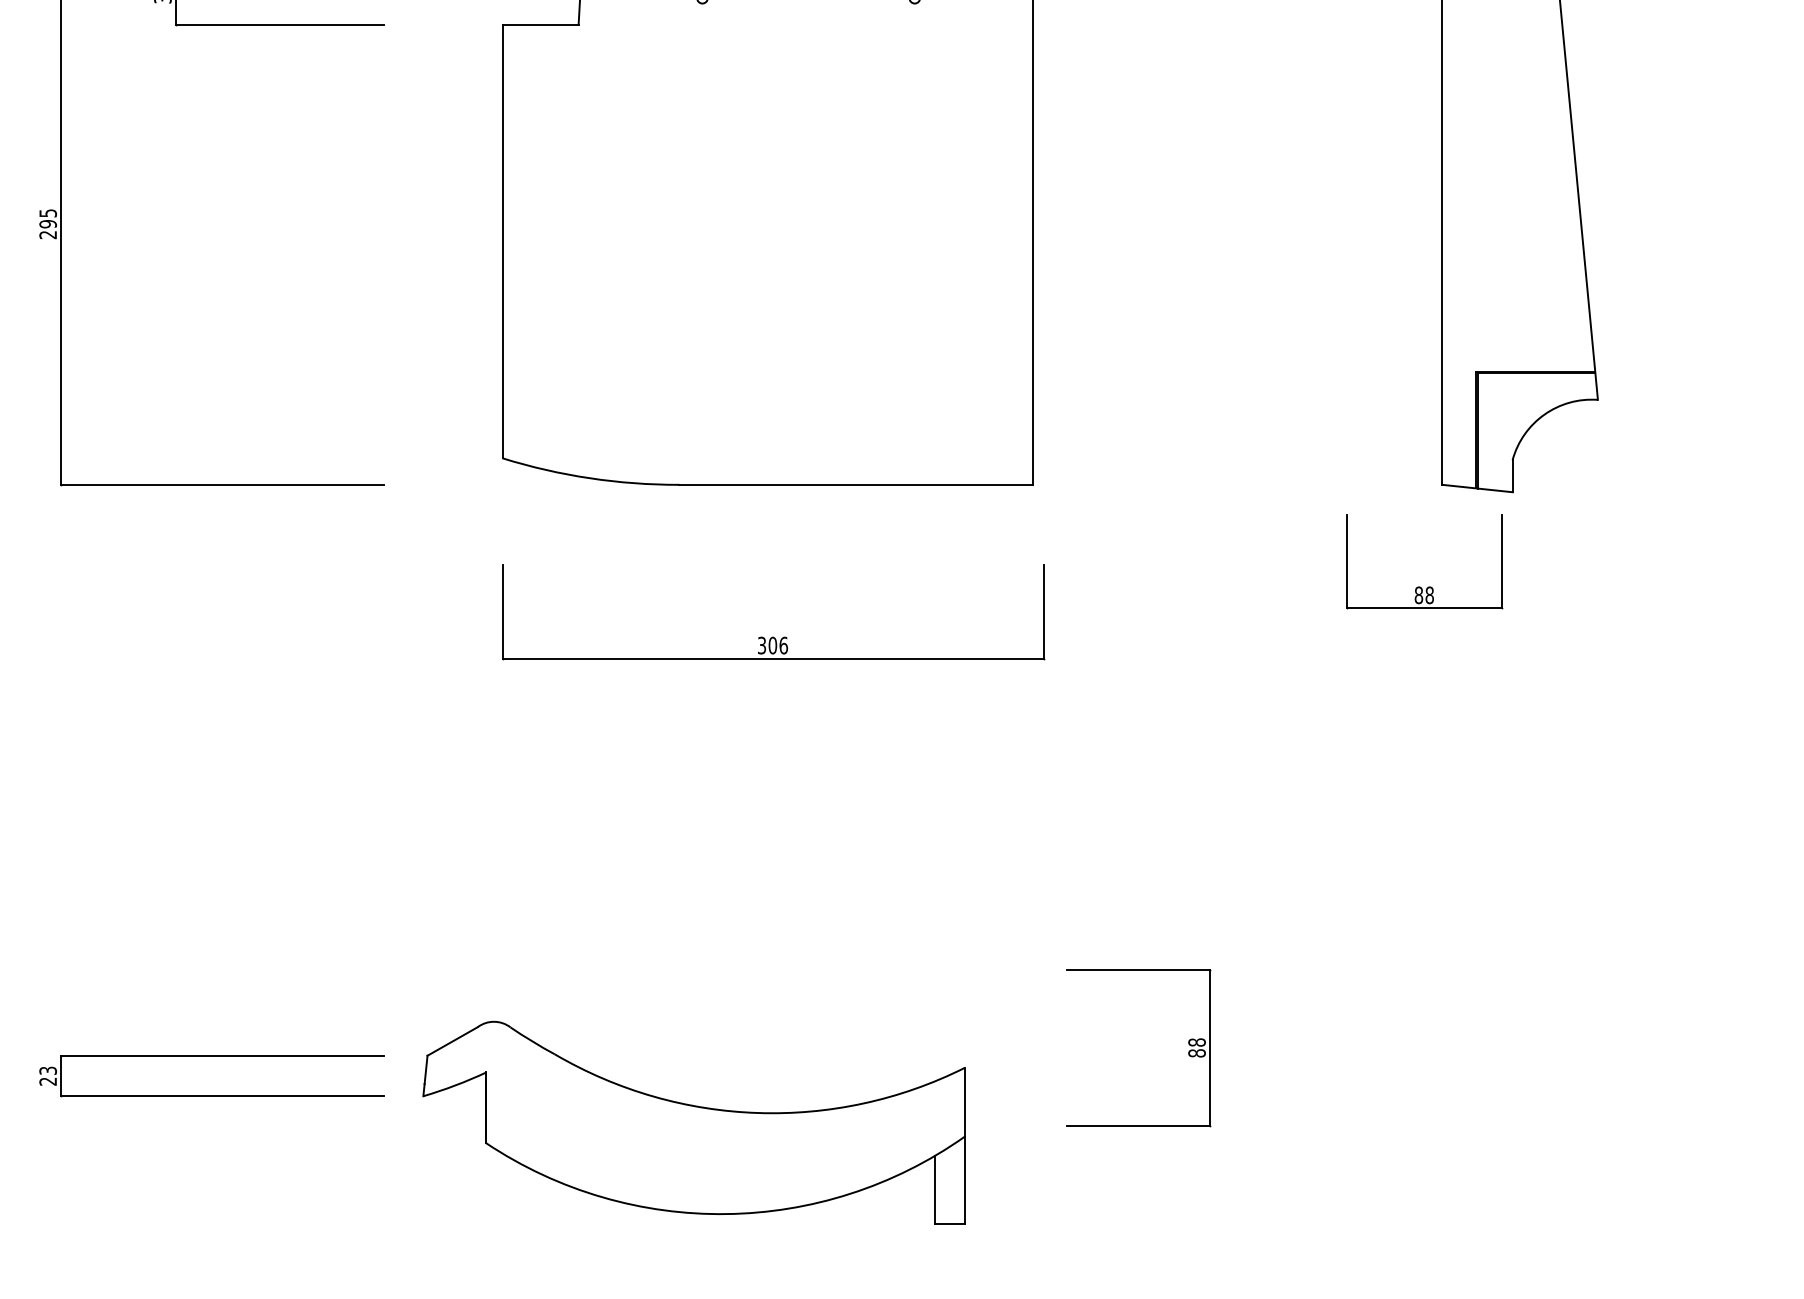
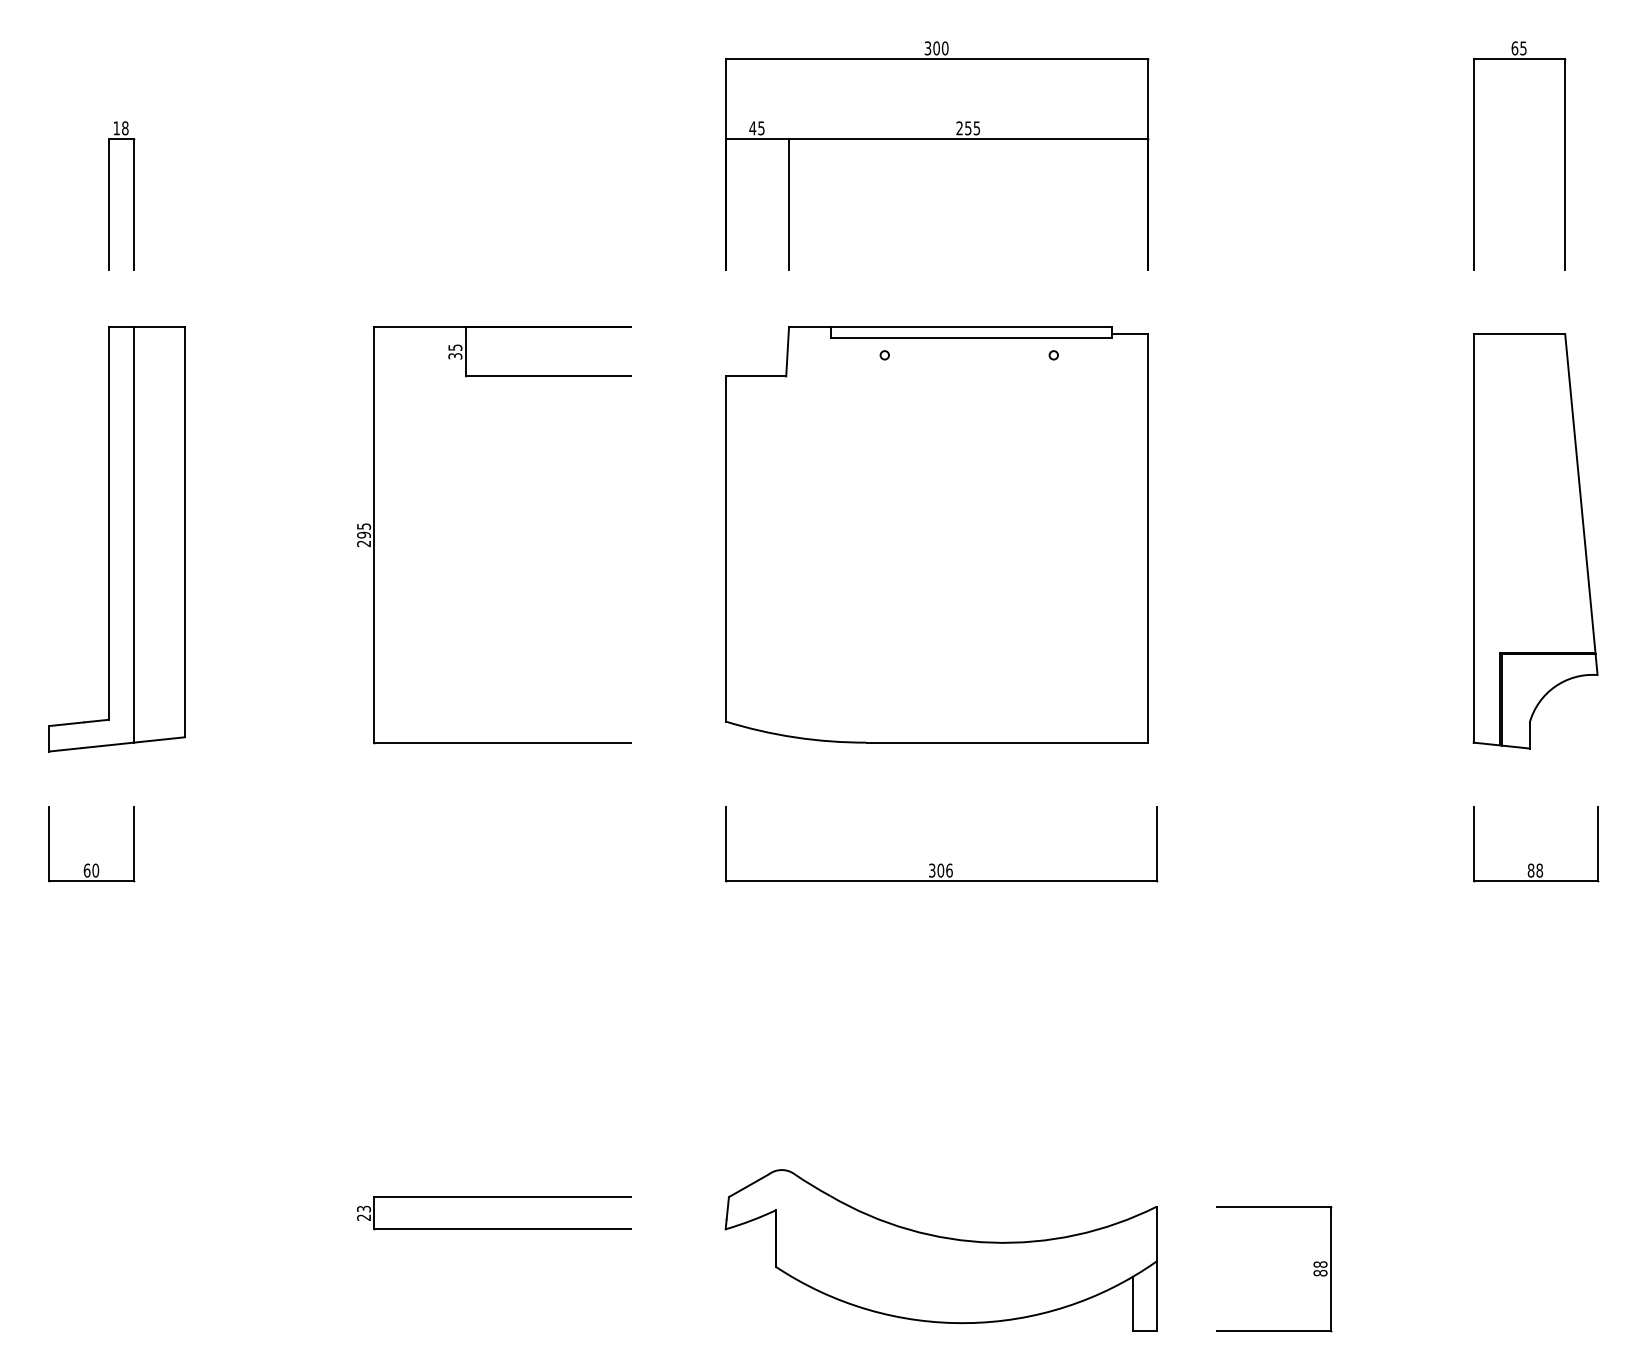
part: (1428, 586) -> (1538, 863), moved
part: (1188, 1051) -> (1313, 1271), moved
part: (693, 1122) -> (940, 1250), moved

